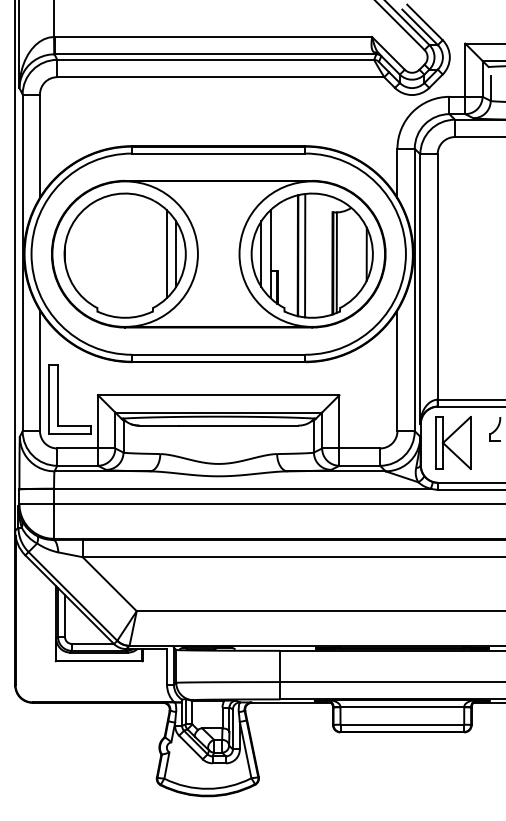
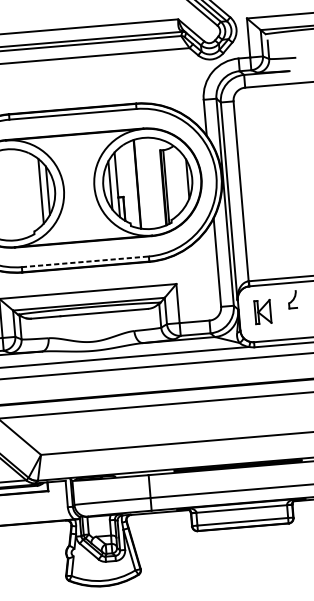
line: (305, 255) -> (142, 183), removed
line: (218, 354) -> (85, 261), solid -> dashed
part: (453, 442) -> (262, 311), size x0.6

